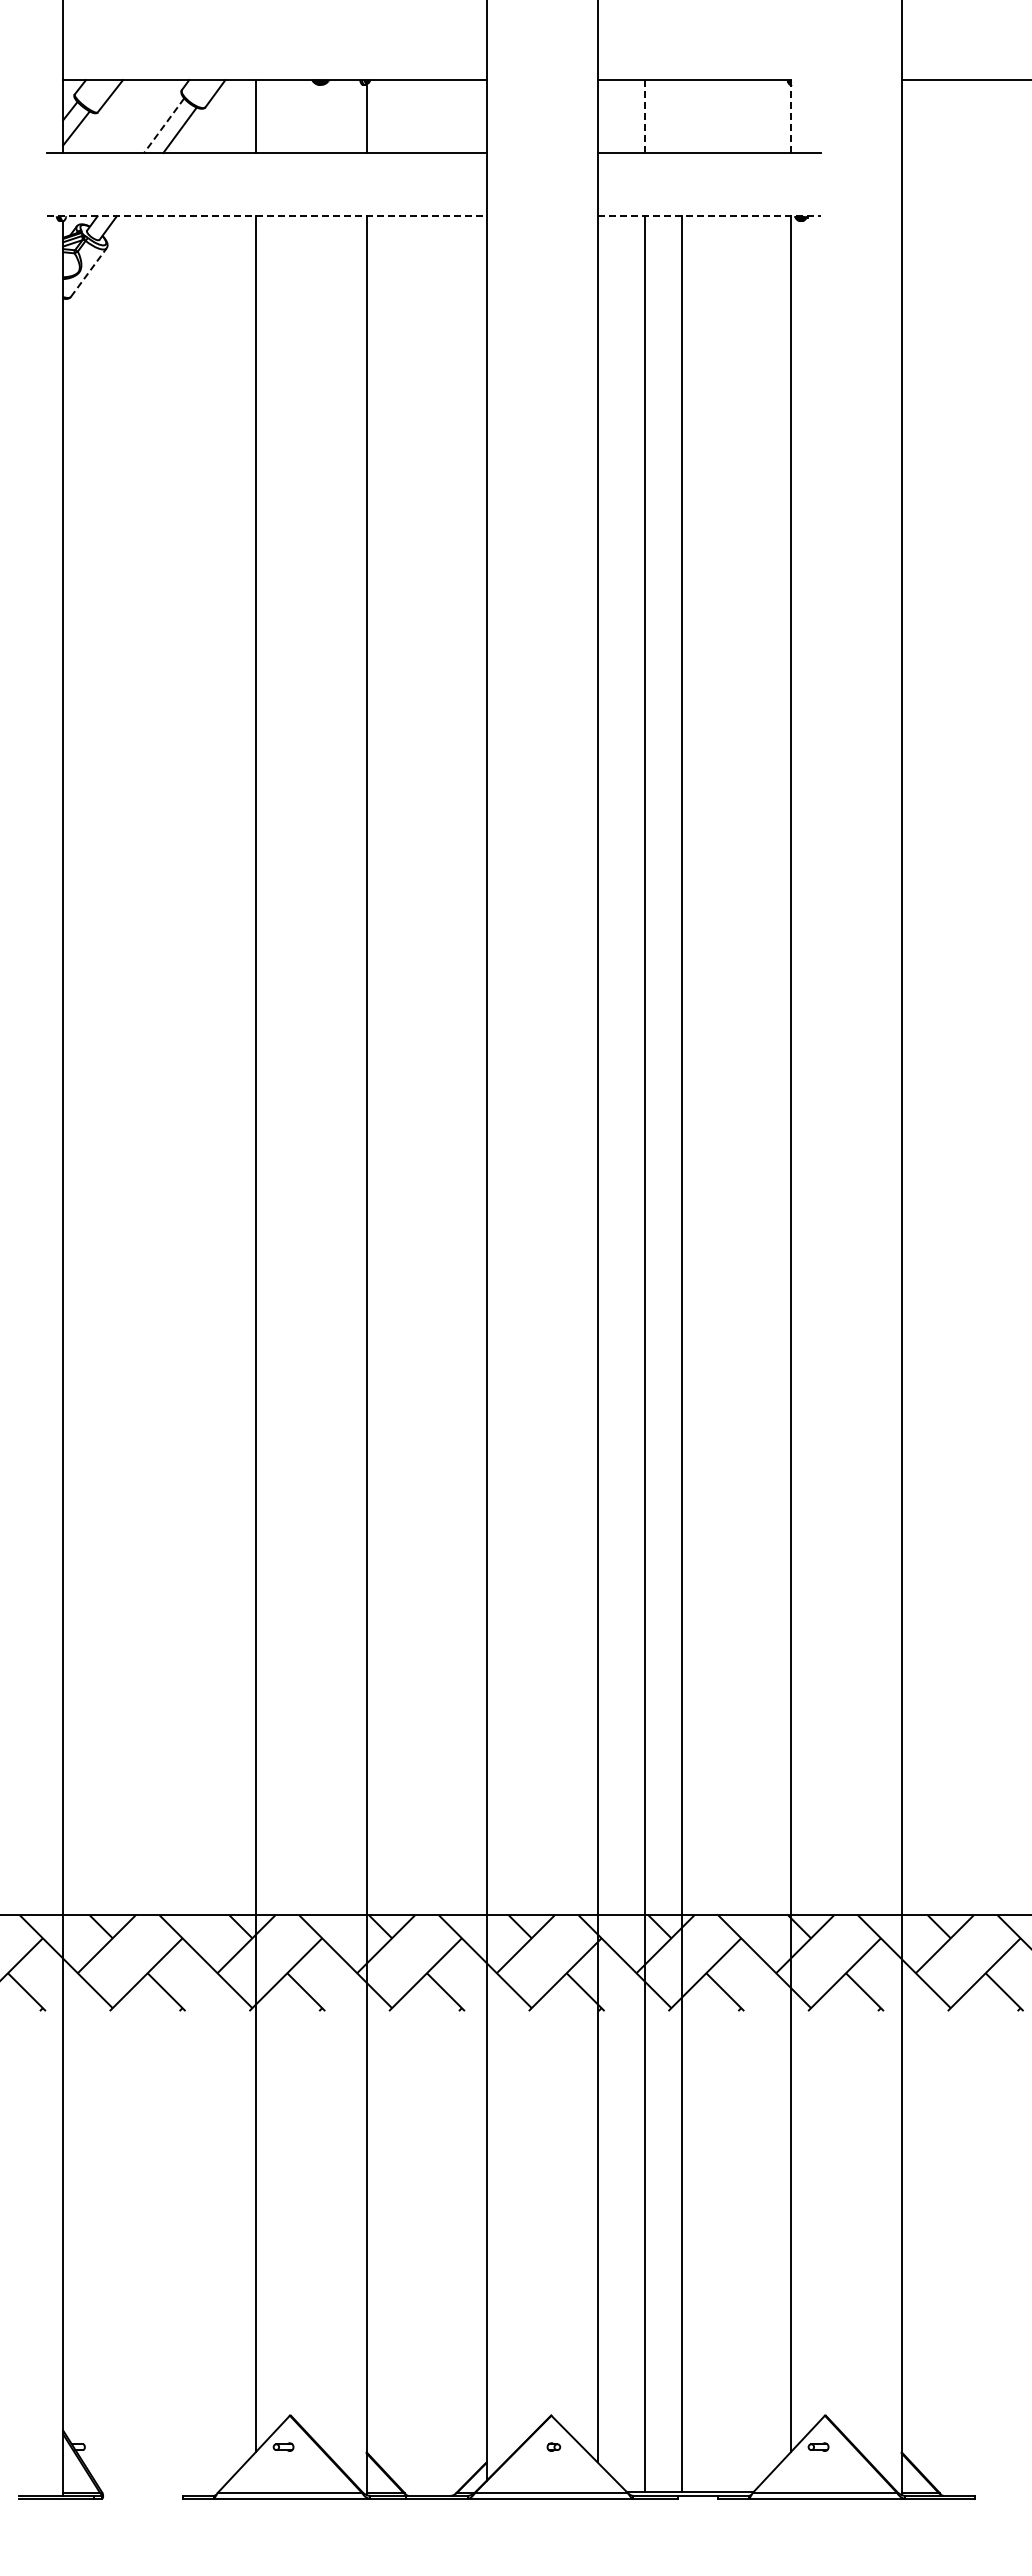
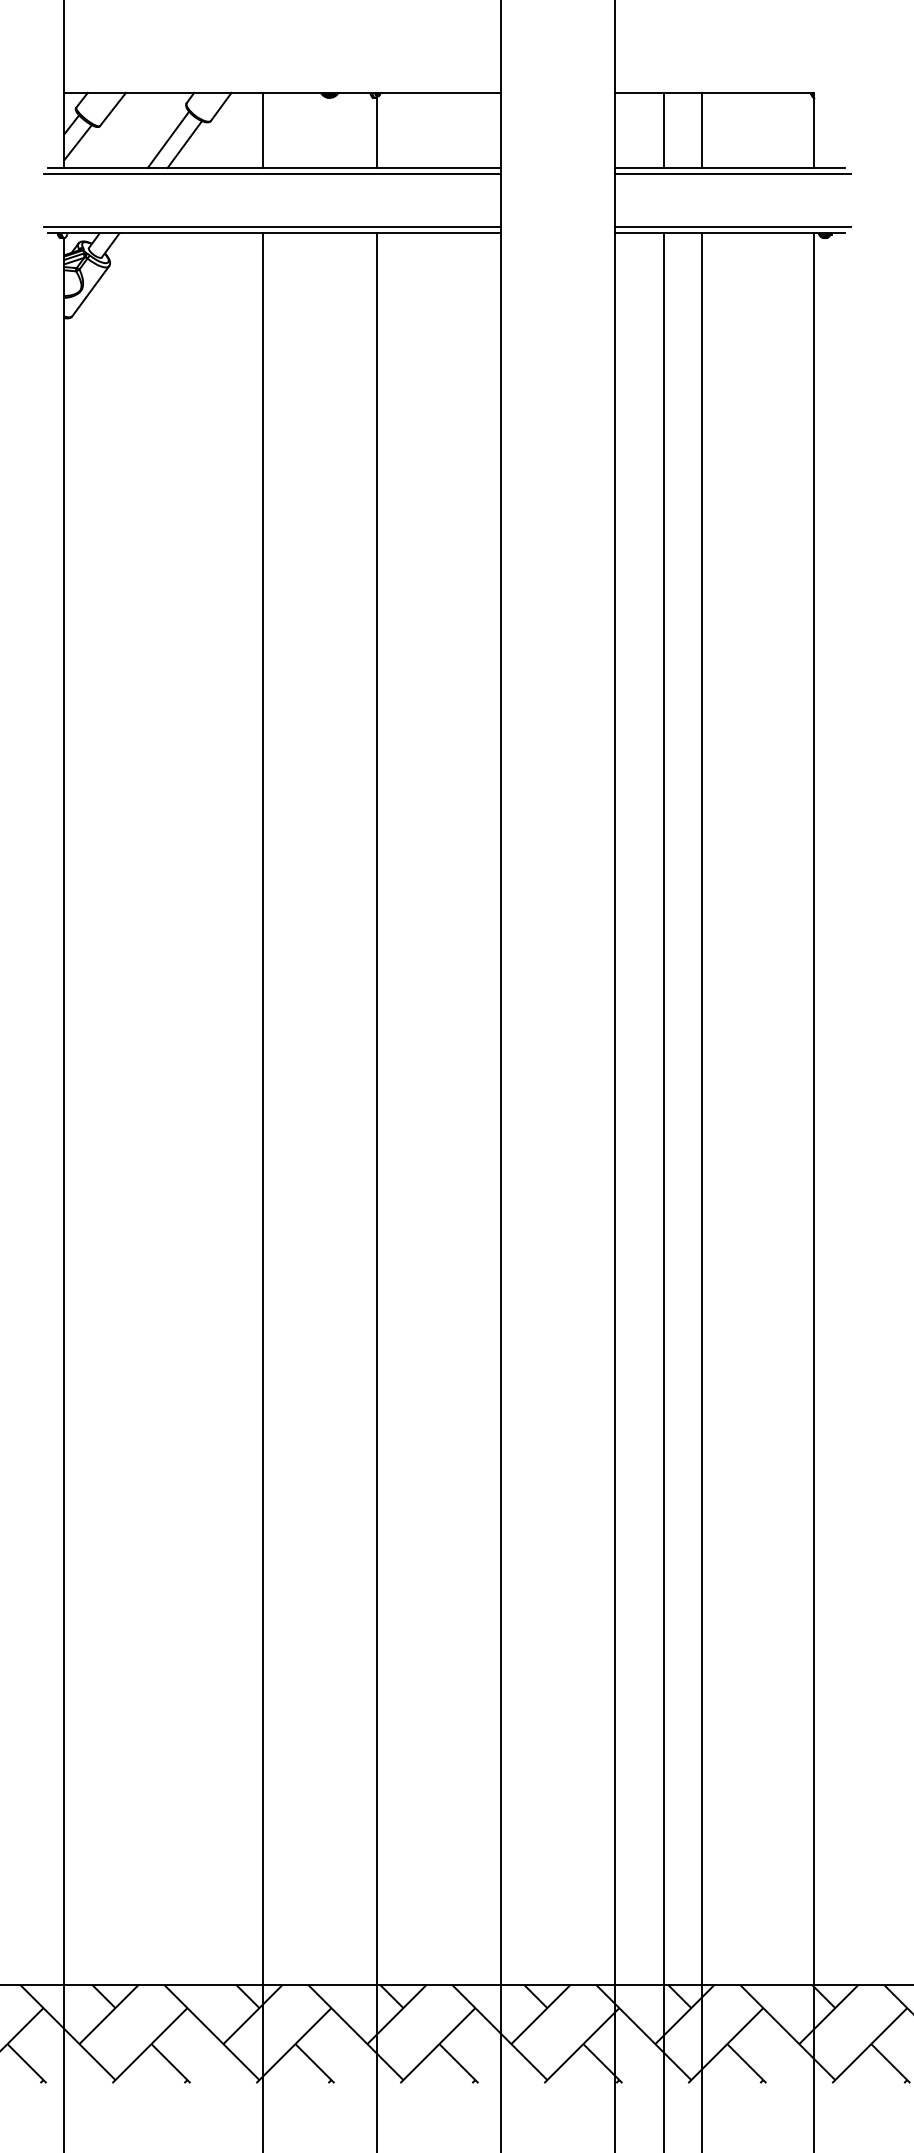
line: (681, 116) -> (701, 130), added
line: (790, 116) -> (813, 130), dashed -> solid
line: (644, 117) -> (663, 131), dashed -> solid
line: (164, 125) -> (168, 139), dashed -> solid
line: (264, 158) -> (271, 173), added
line: (711, 158) -> (732, 173), added
line: (264, 210) -> (271, 227), added
line: (711, 210) -> (732, 227), added
line: (266, 216) -> (273, 233), dashed -> solid
line: (709, 216) -> (730, 233), dashed -> solid
line: (89, 272) -> (91, 291), dashed -> solid

